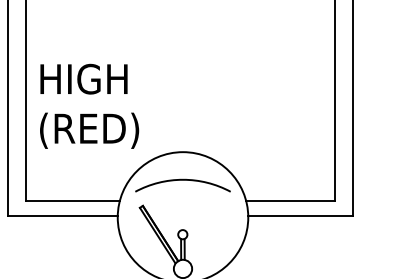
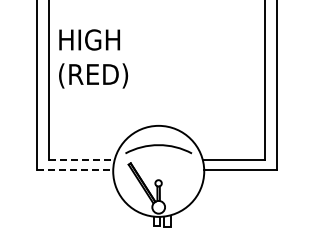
text: (89, 105) -> (93, 58), moved
line: (73, 201) -> (82, 160), solid -> dashed
line: (63, 216) -> (75, 170), solid -> dashed

